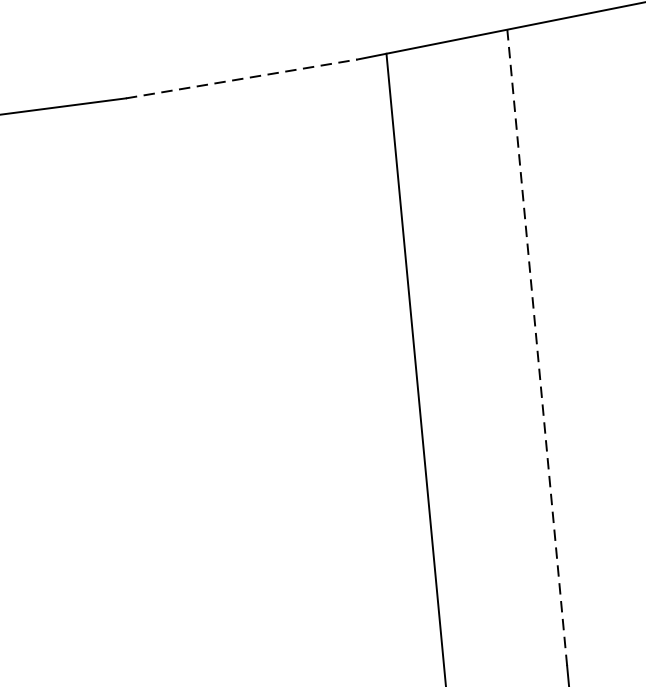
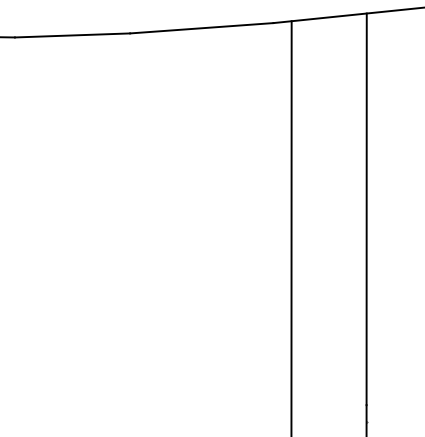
line: (241, 79) -> (201, 28), dashed -> solid
line: (536, 348) -> (366, 209), dashed -> solid

